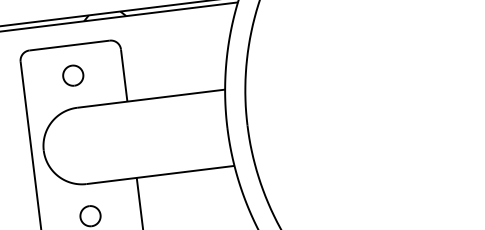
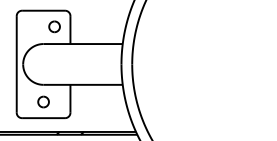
part: (73, 75) -> (54, 26), moved

